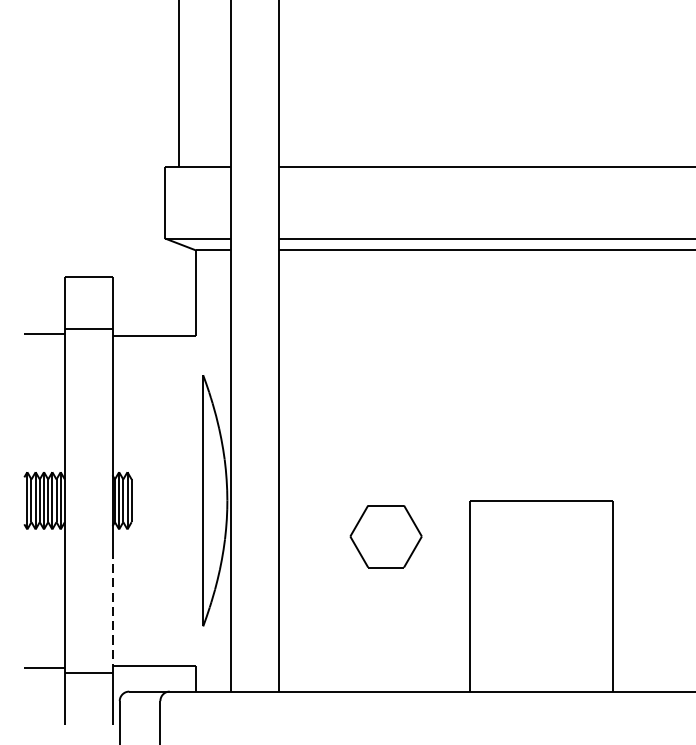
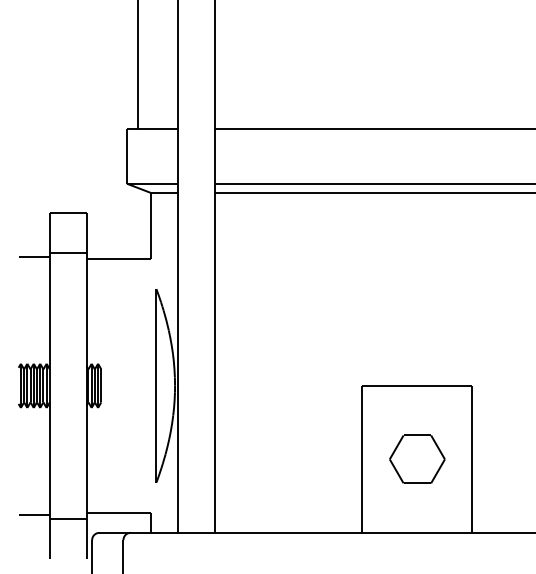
part: (386, 535) -> (417, 458), moved
line: (112, 613) -> (86, 472), dashed -> solid

